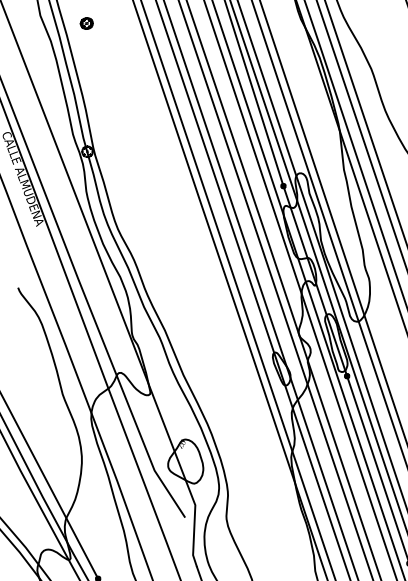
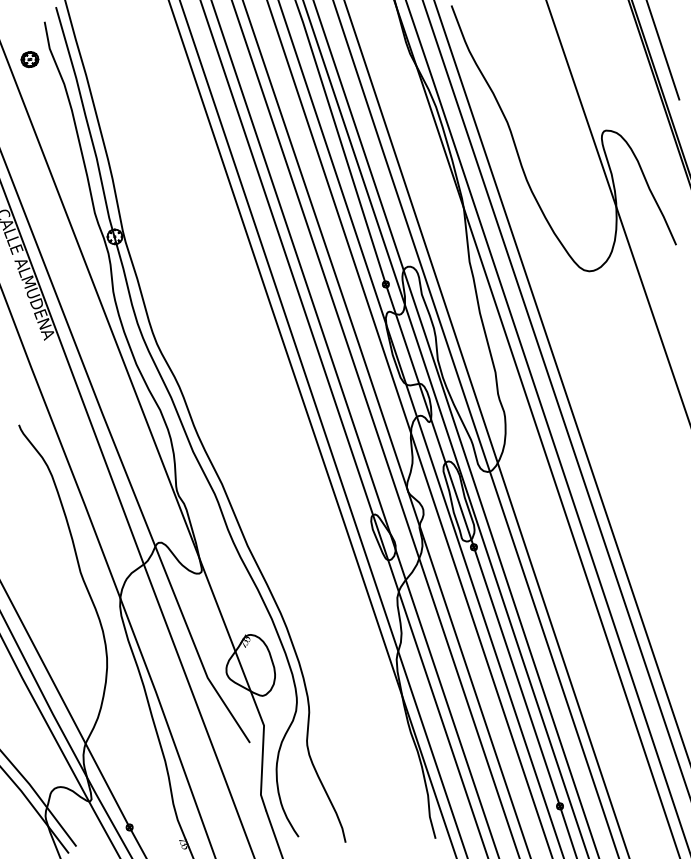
part: (86, 23) -> (29, 59), moved

